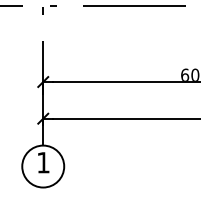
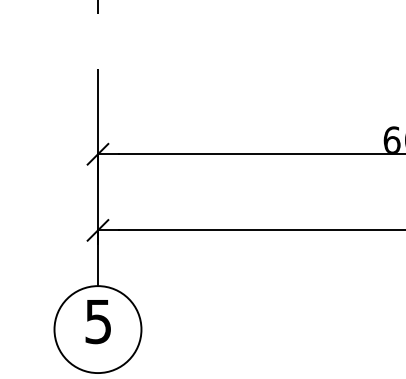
text: (43, 162) -> (98, 321), 1 -> 5

